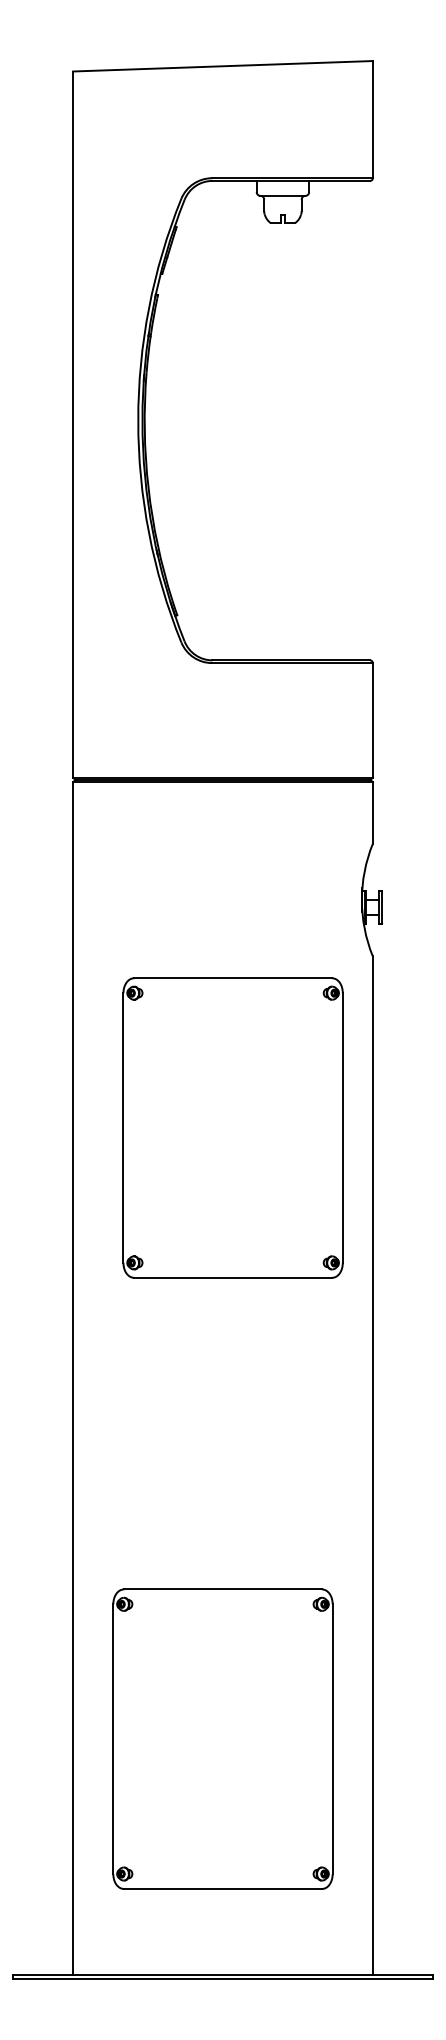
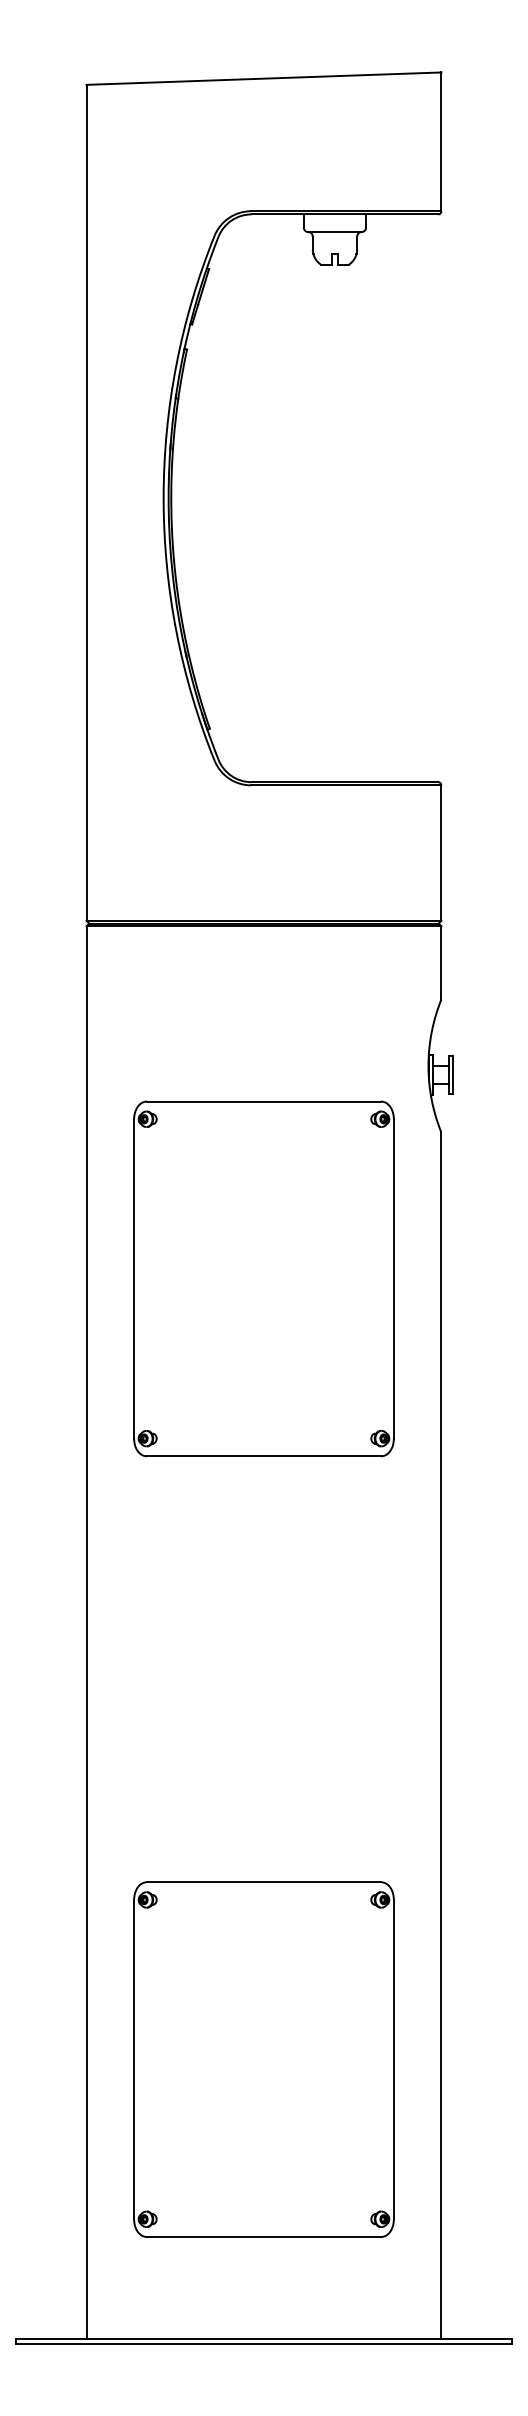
part: (232, 1127) -> (263, 1278), moved

